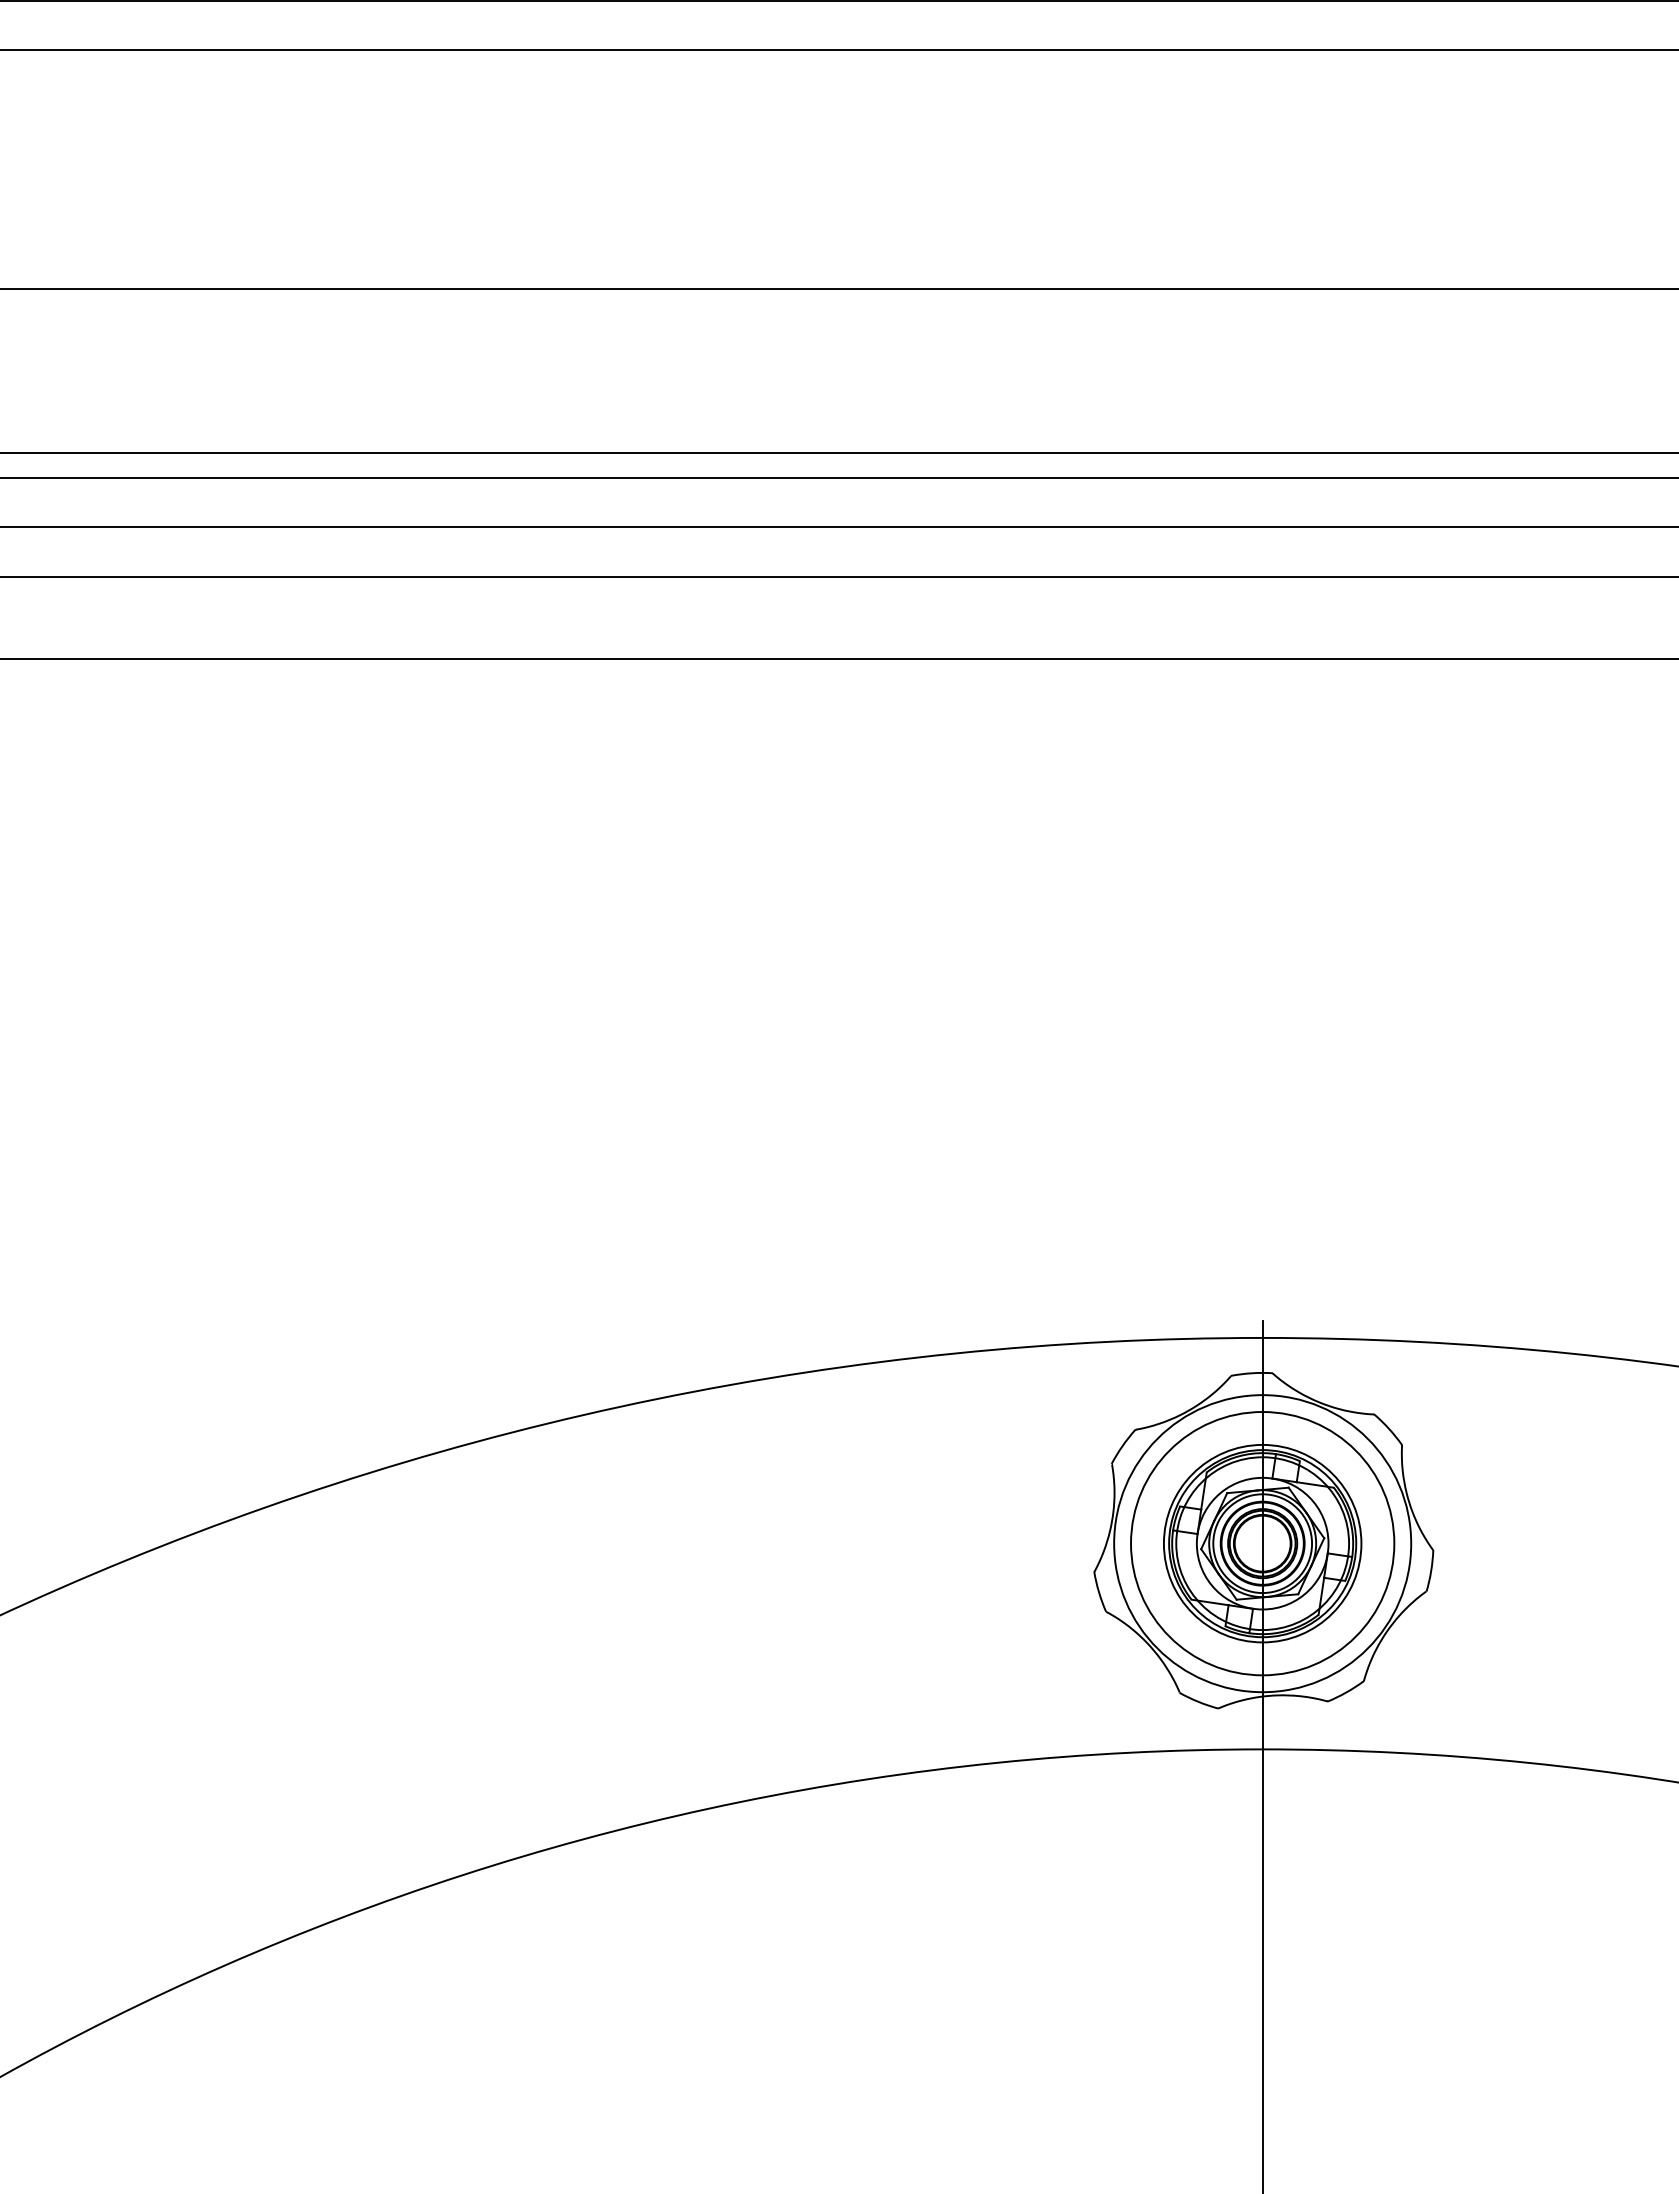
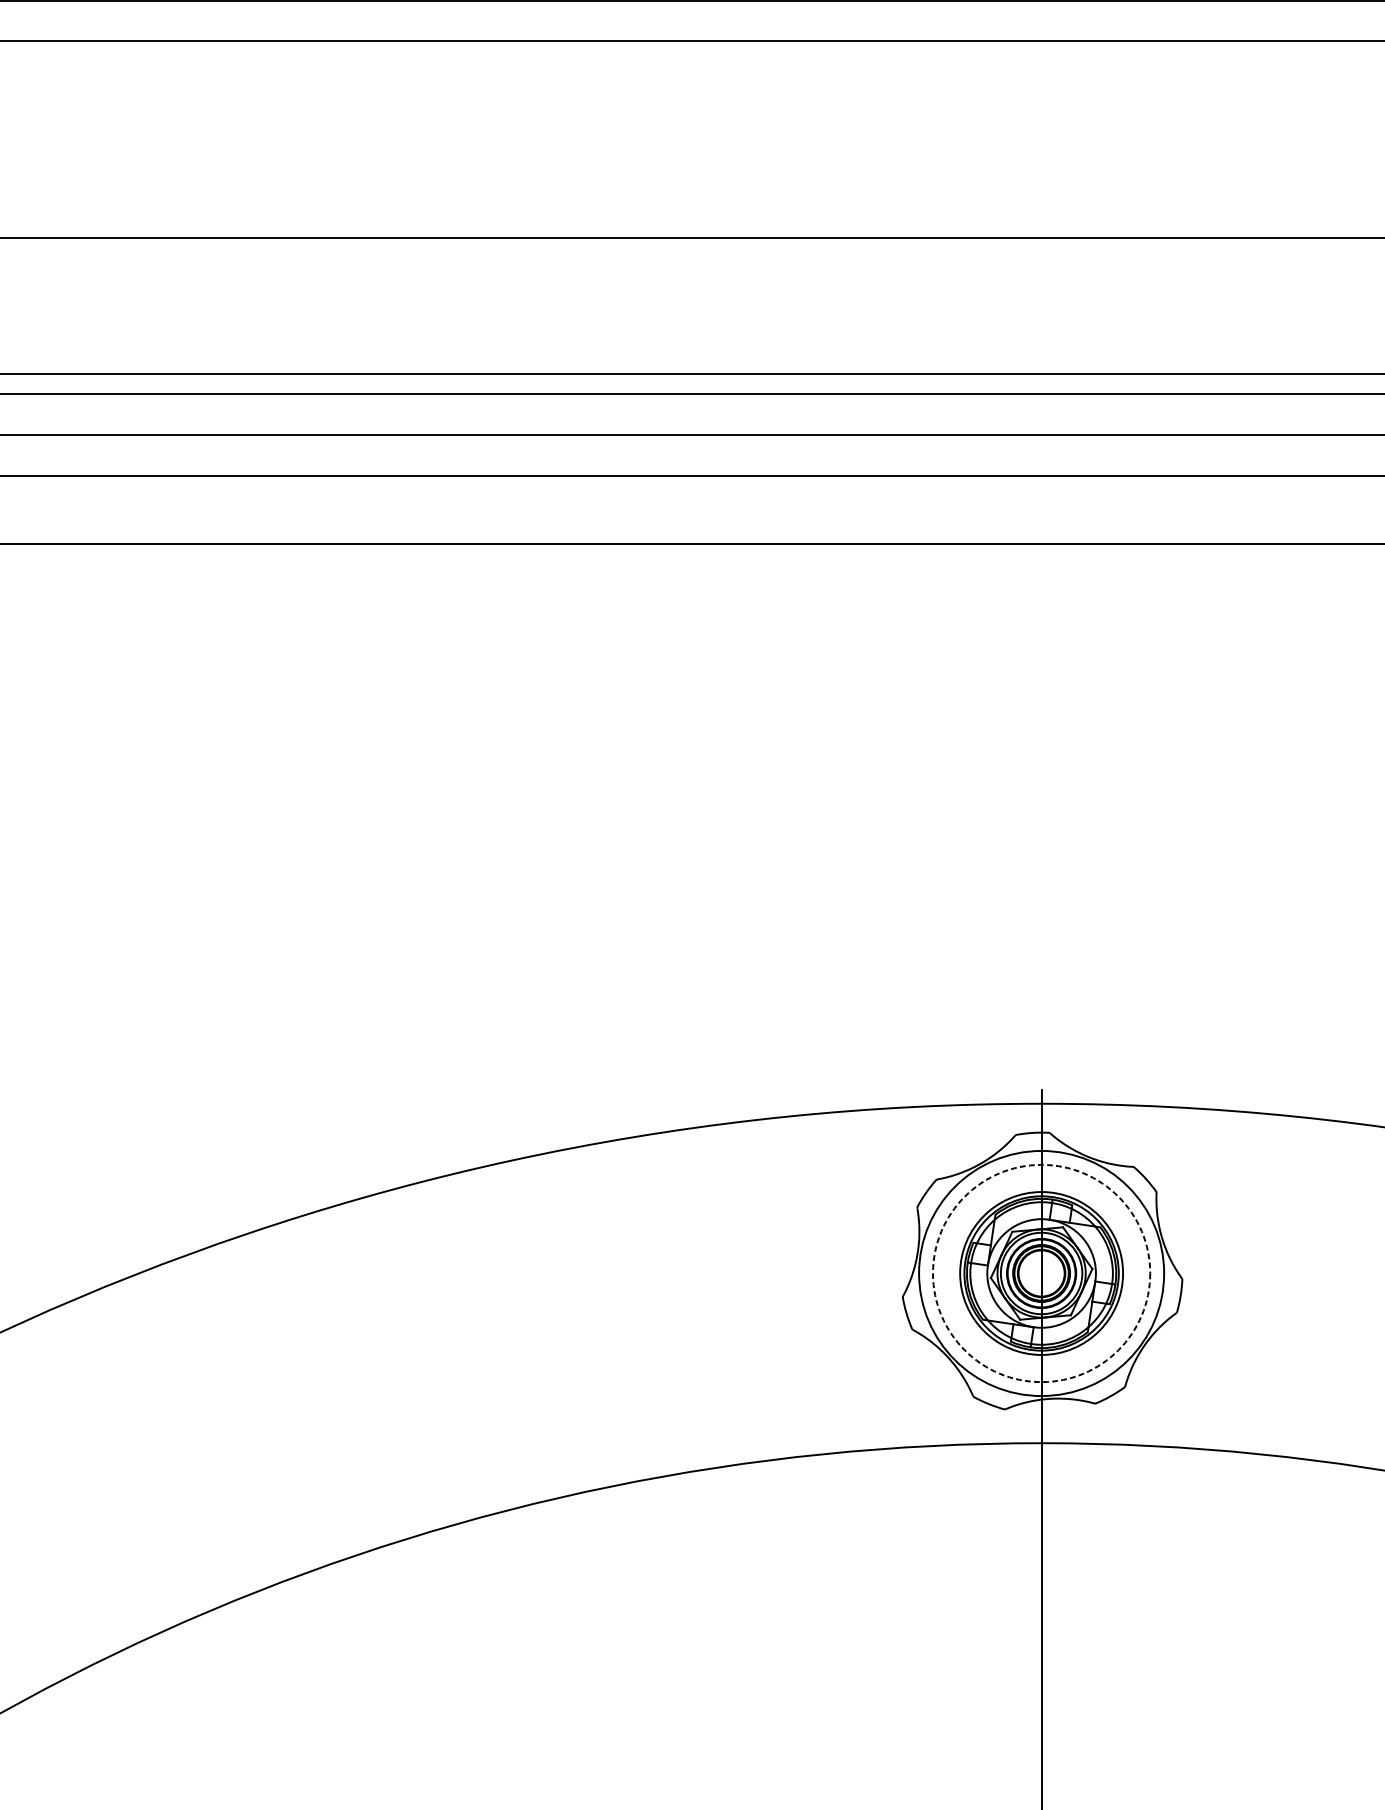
circle: (1262, 1543) -> (1041, 1273), solid -> dashed

